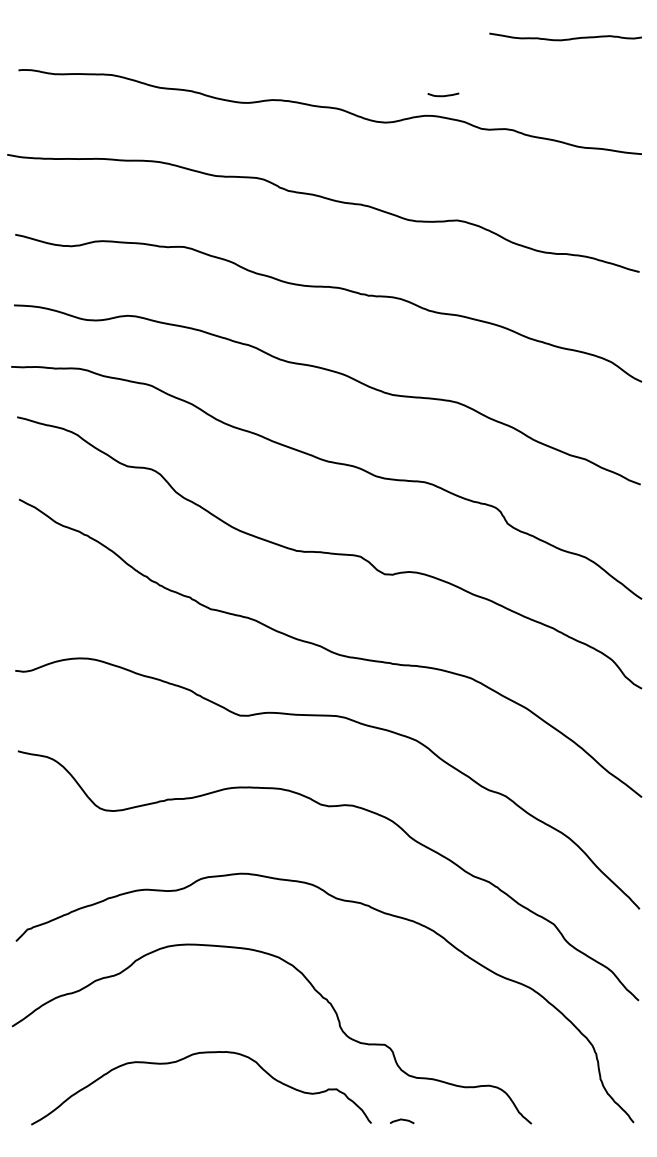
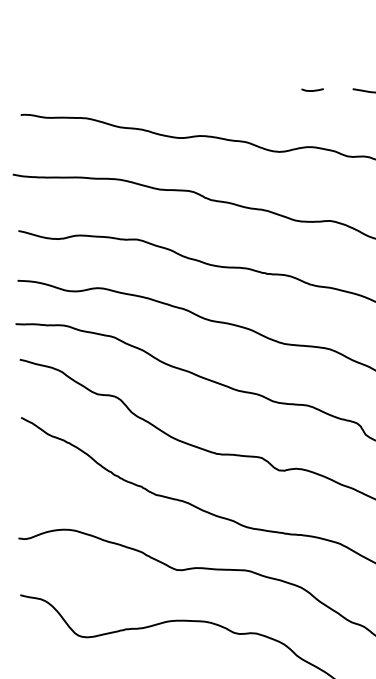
curve: (443, 95) -> (312, 90), moved

